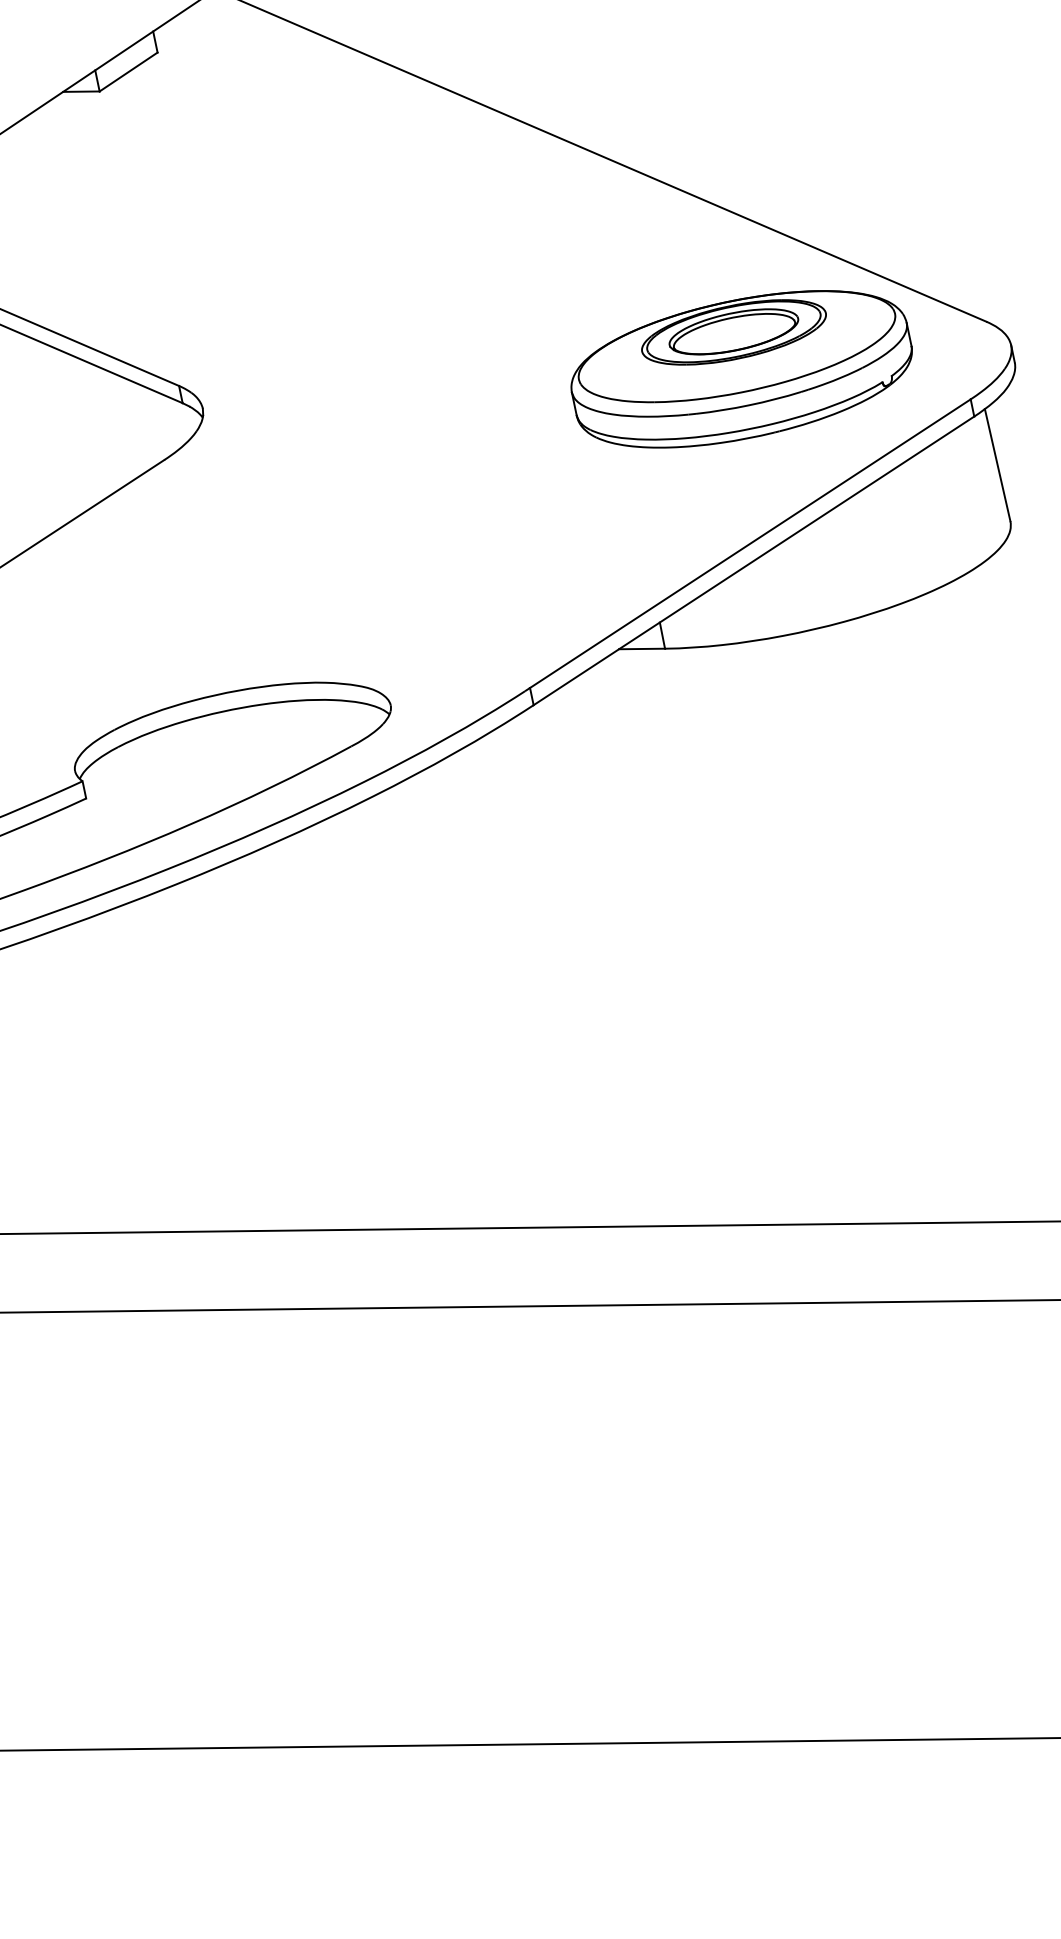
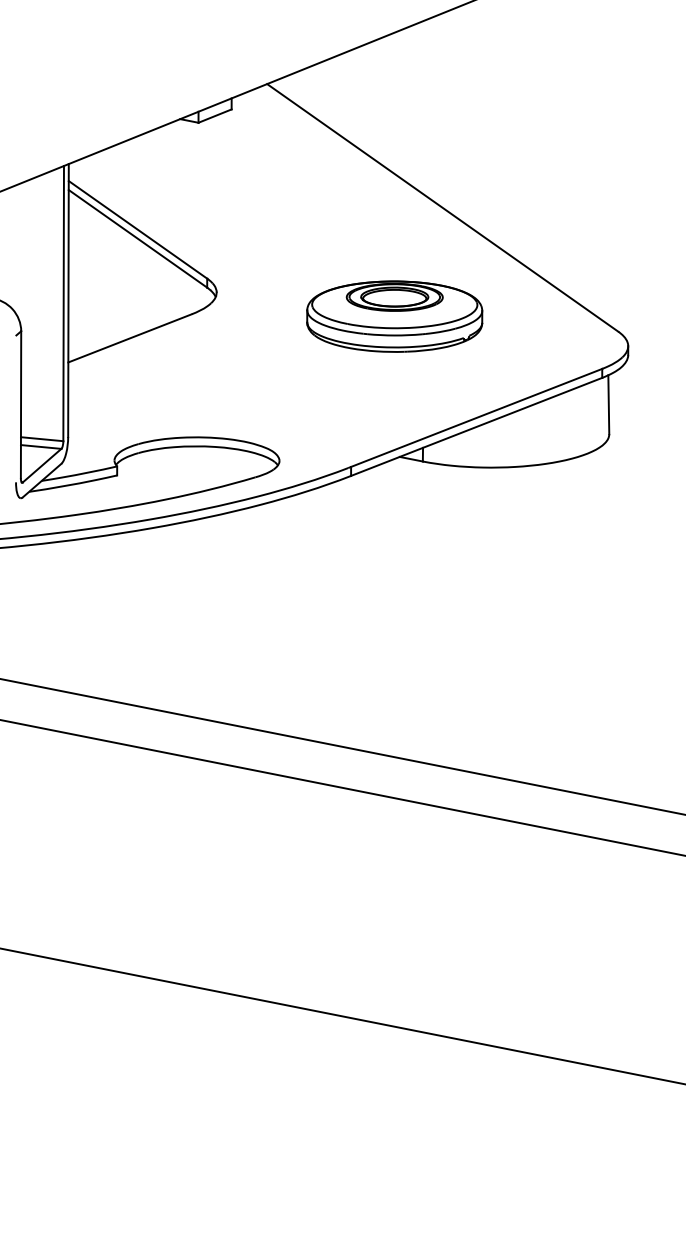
part: (741, 369) -> (394, 316), moved

